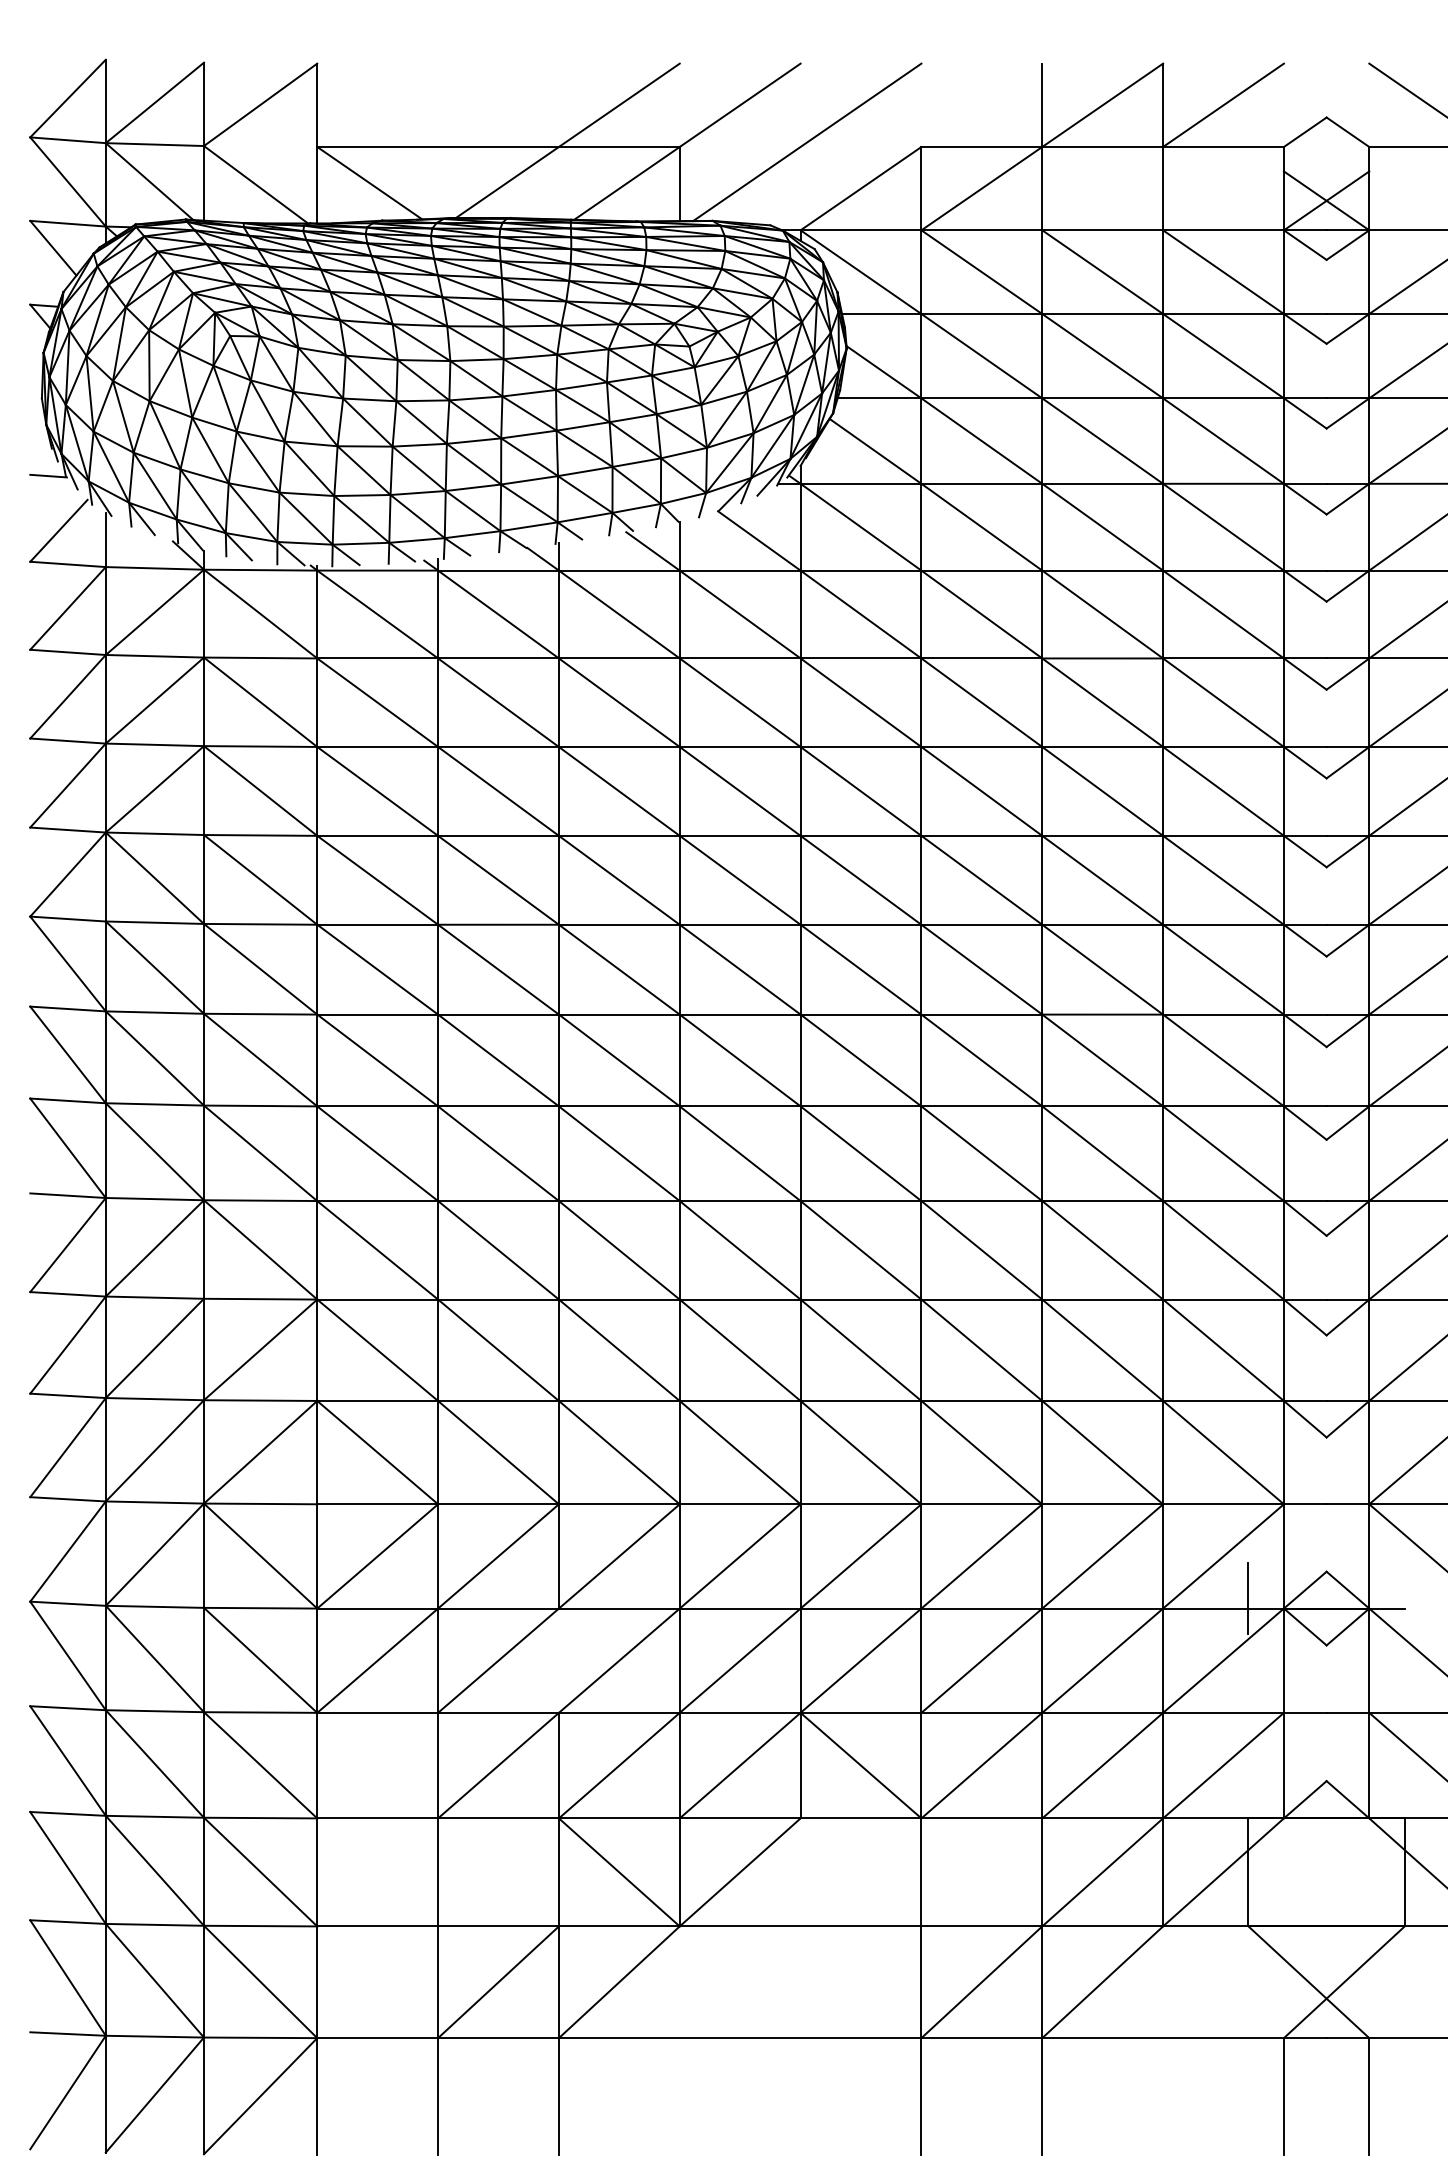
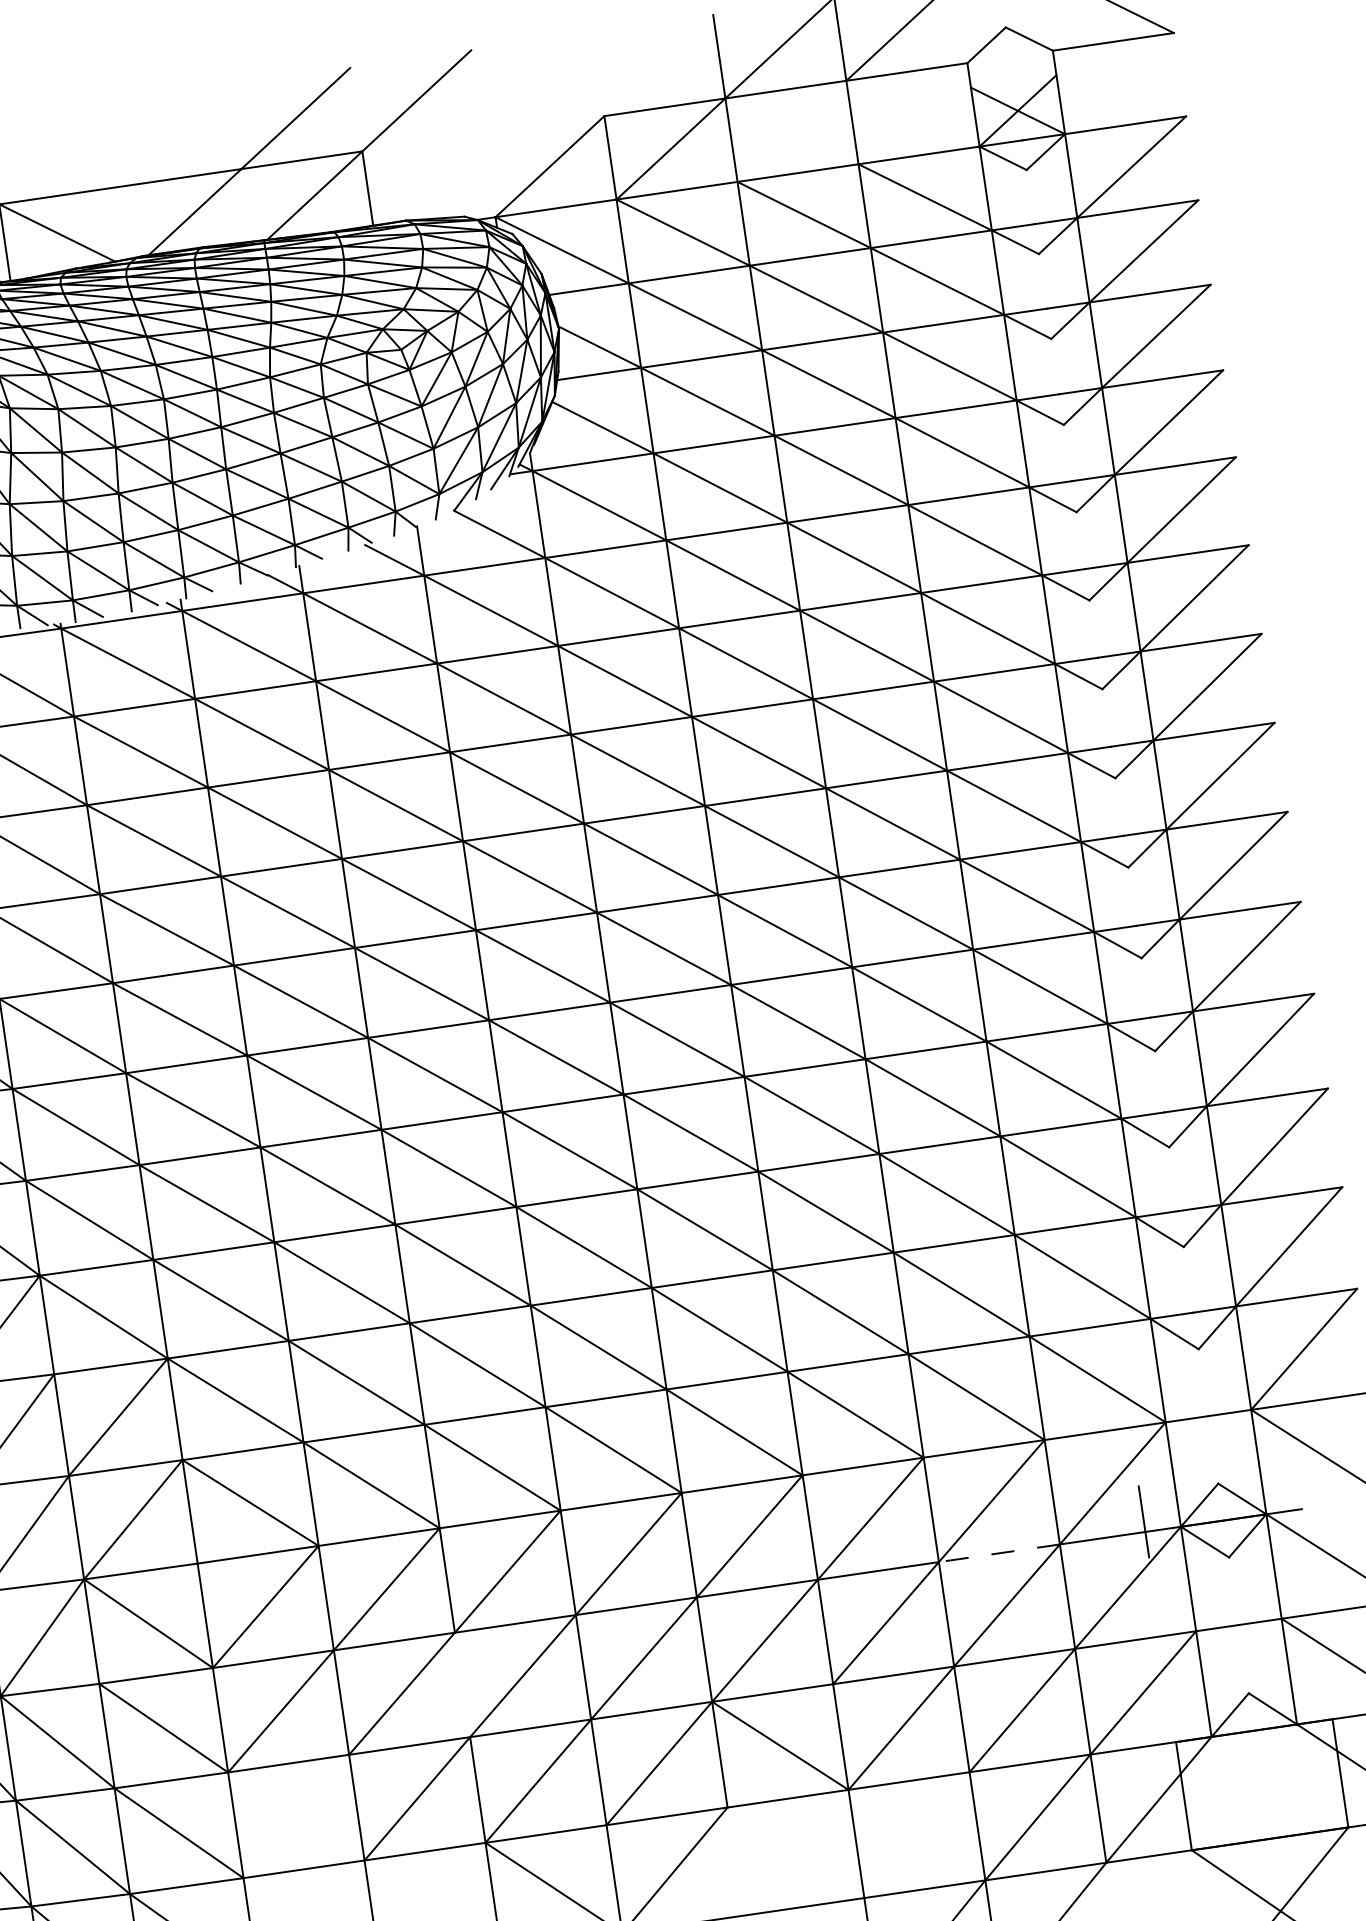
line: (807, 142) -> (489, 128), removed
line: (1102, 1608) -> (999, 1553), solid -> dashed

